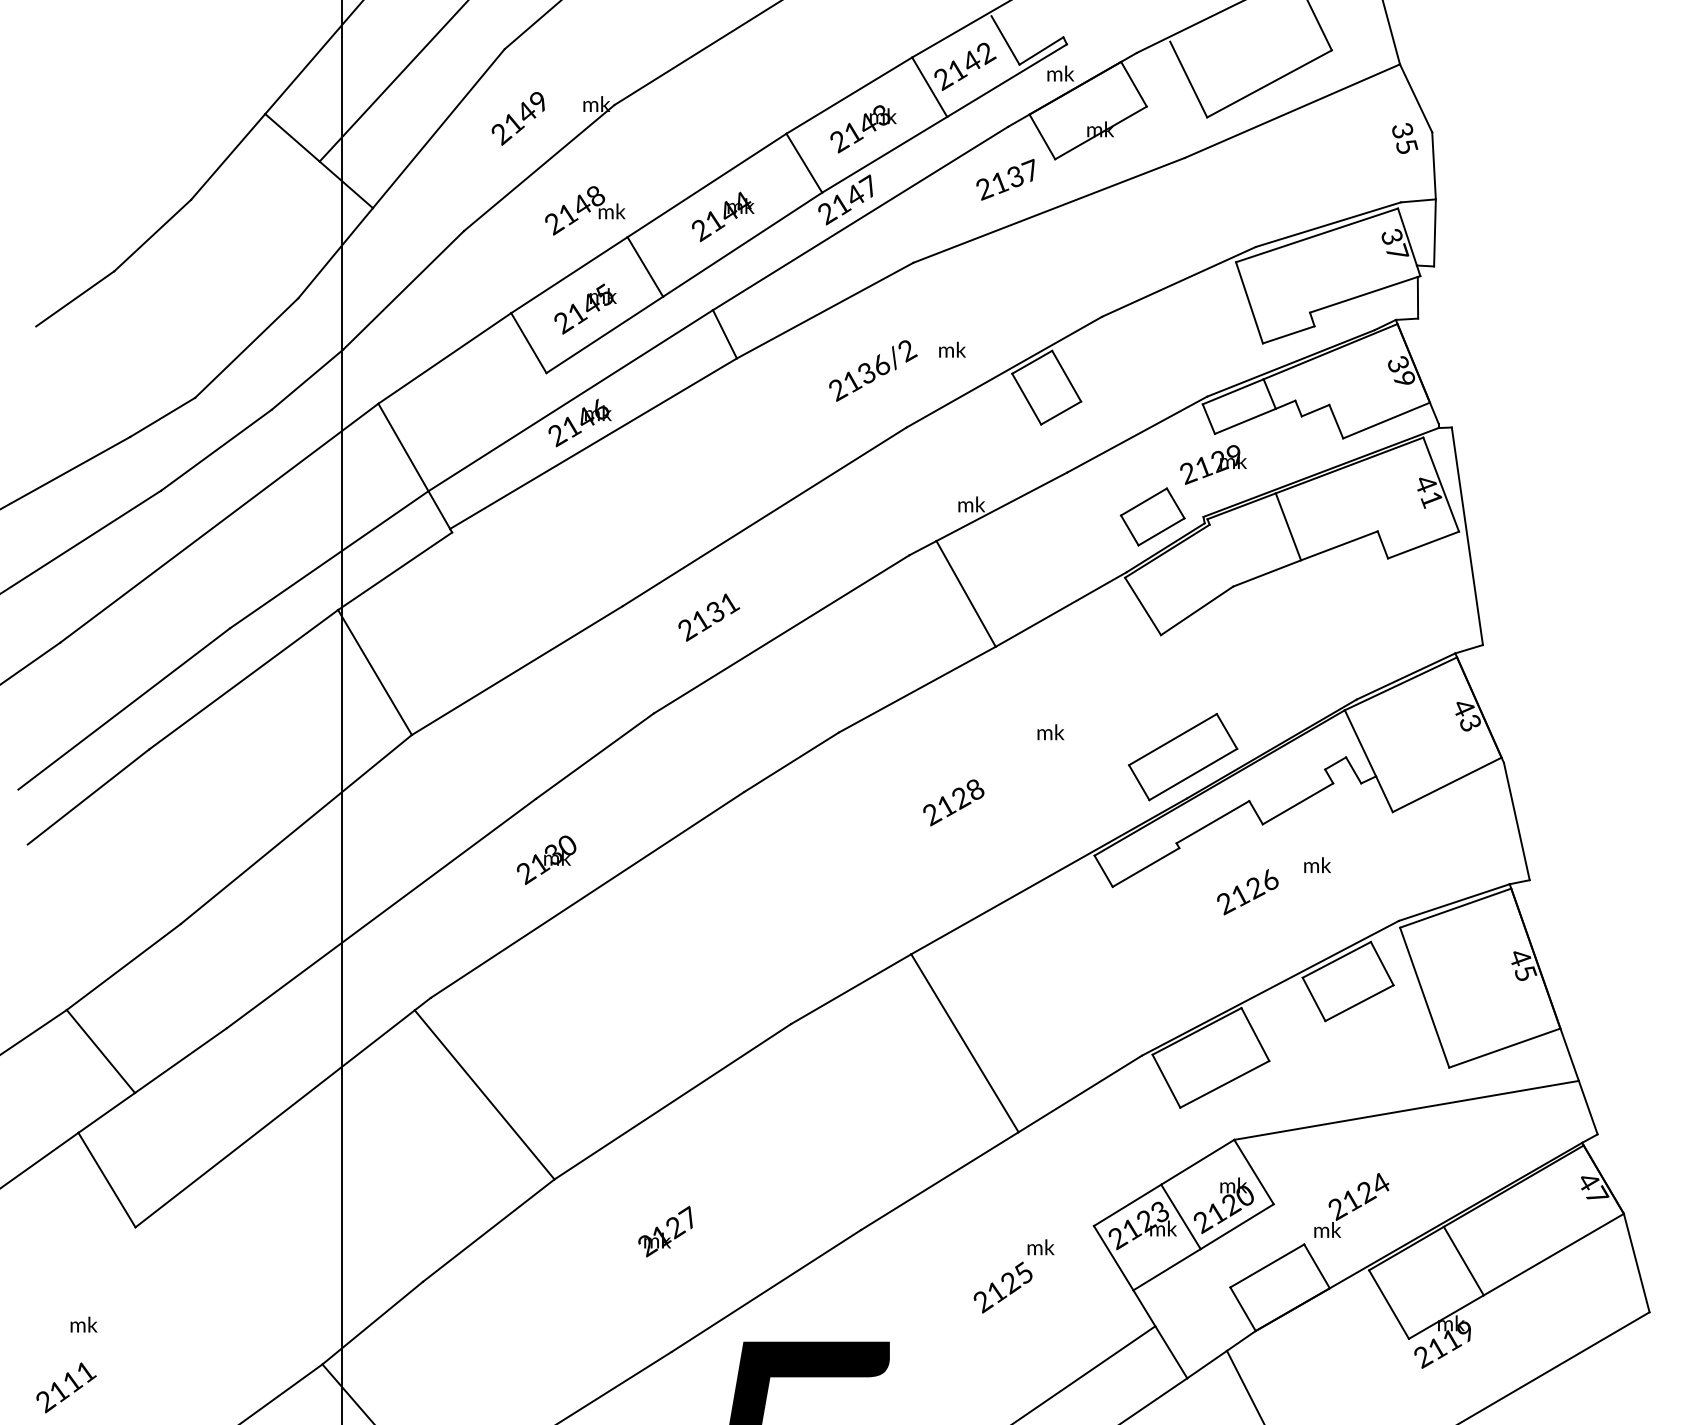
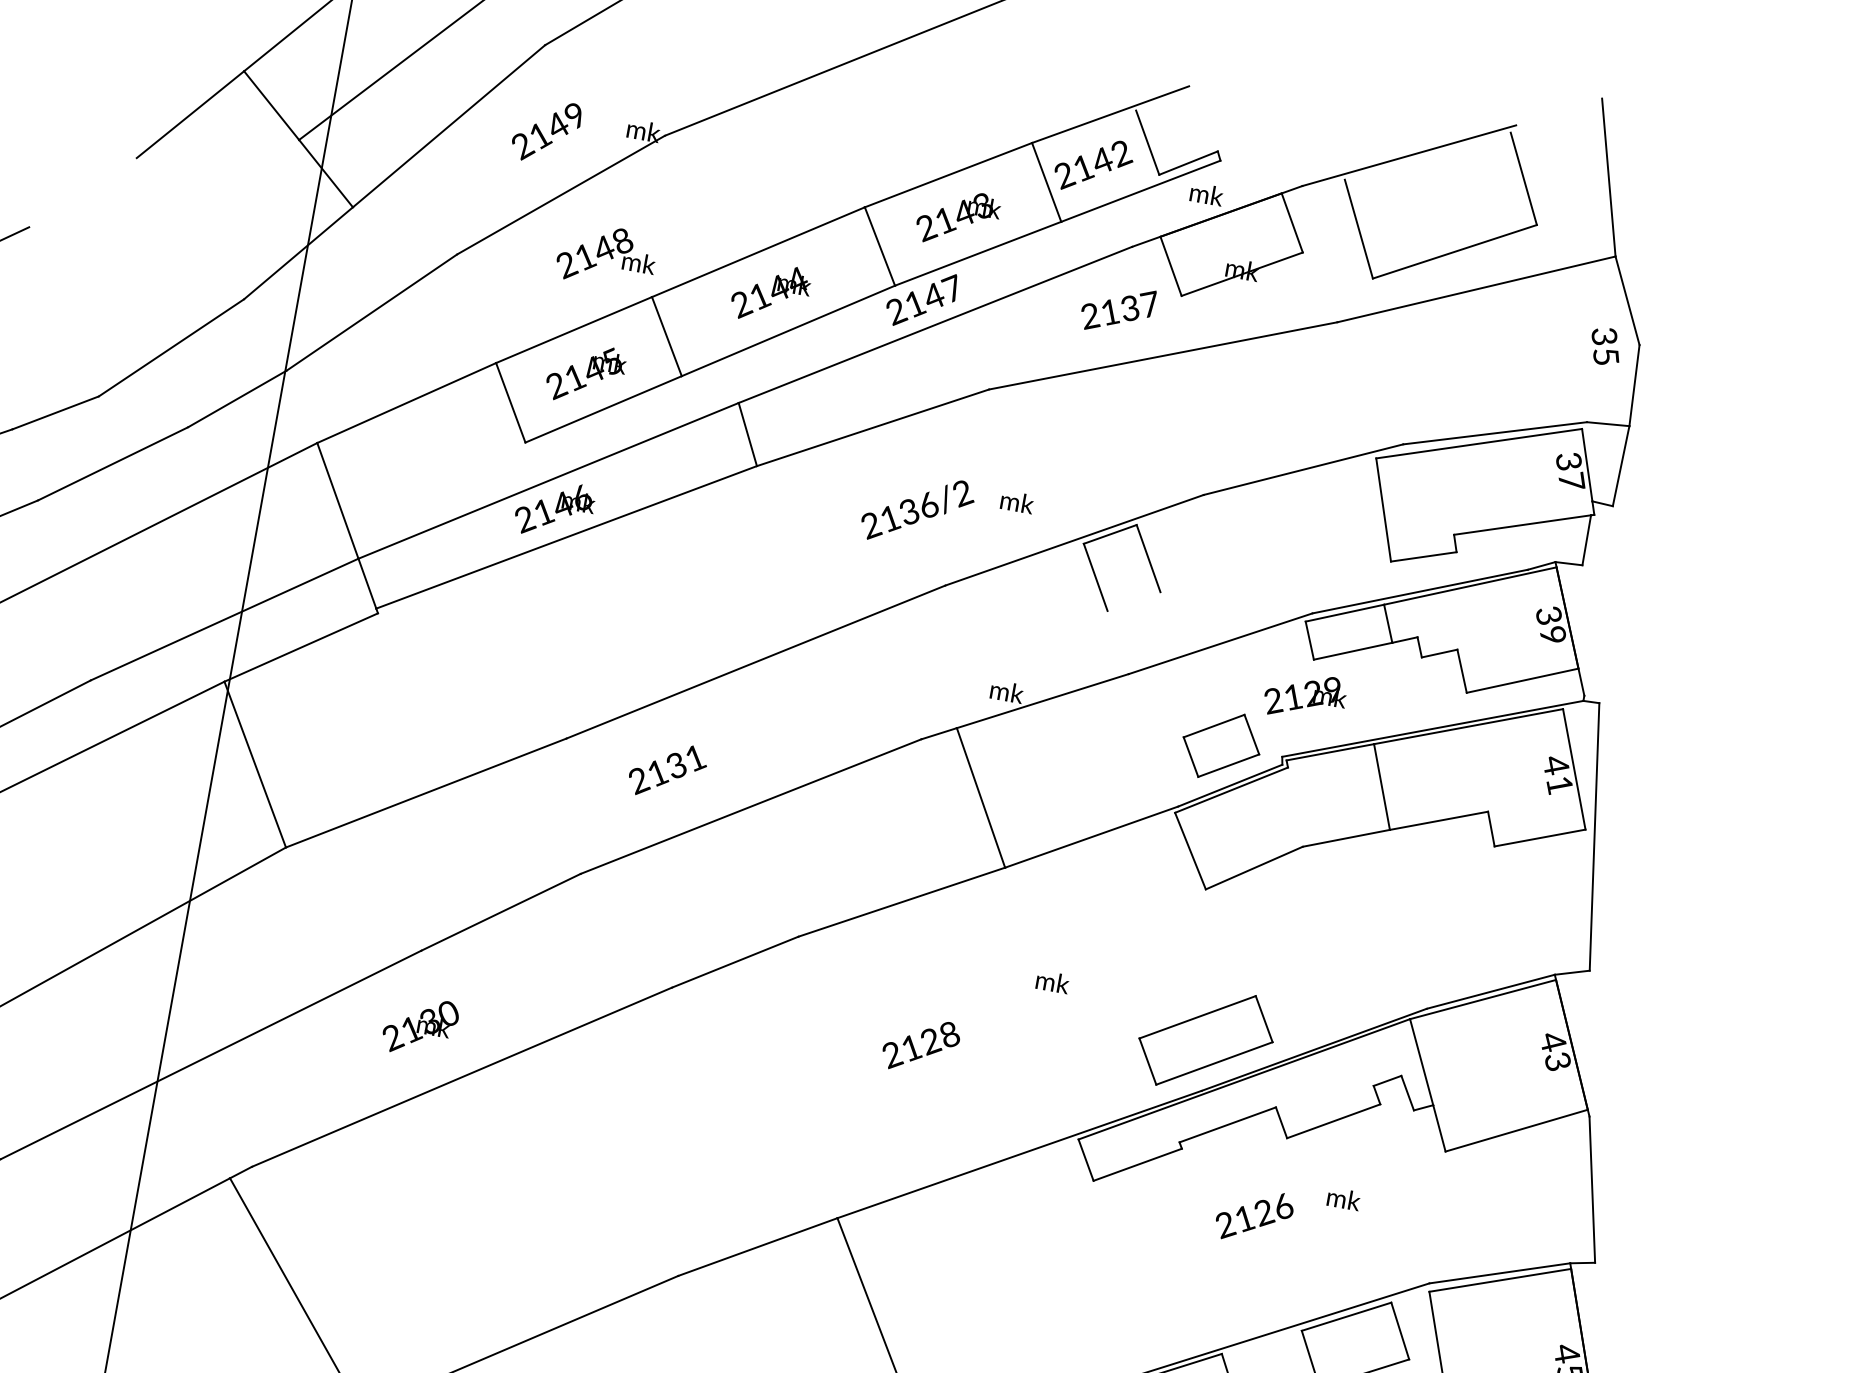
line: (152, 235) -> (82, 192), removed
line: (1061, 412) -> (1134, 600), removed

